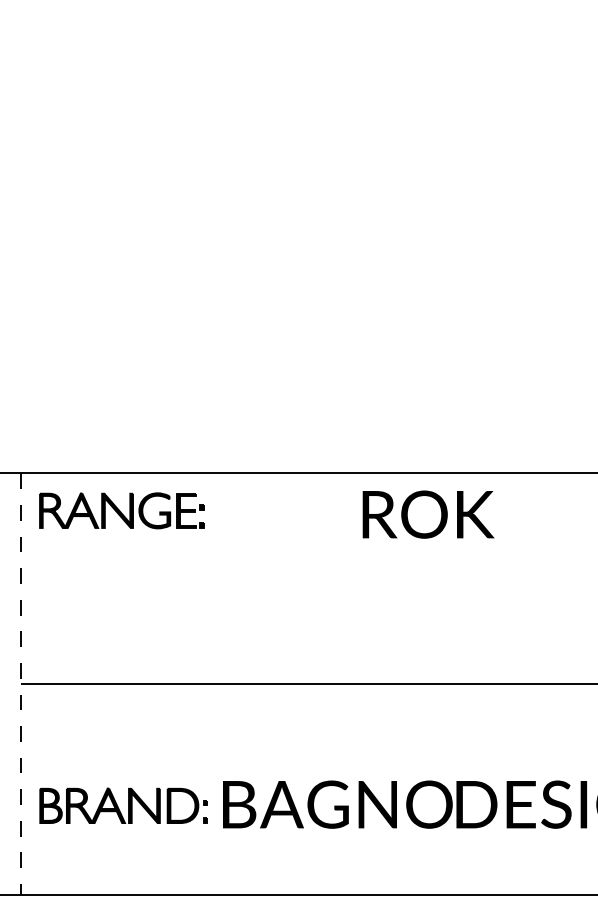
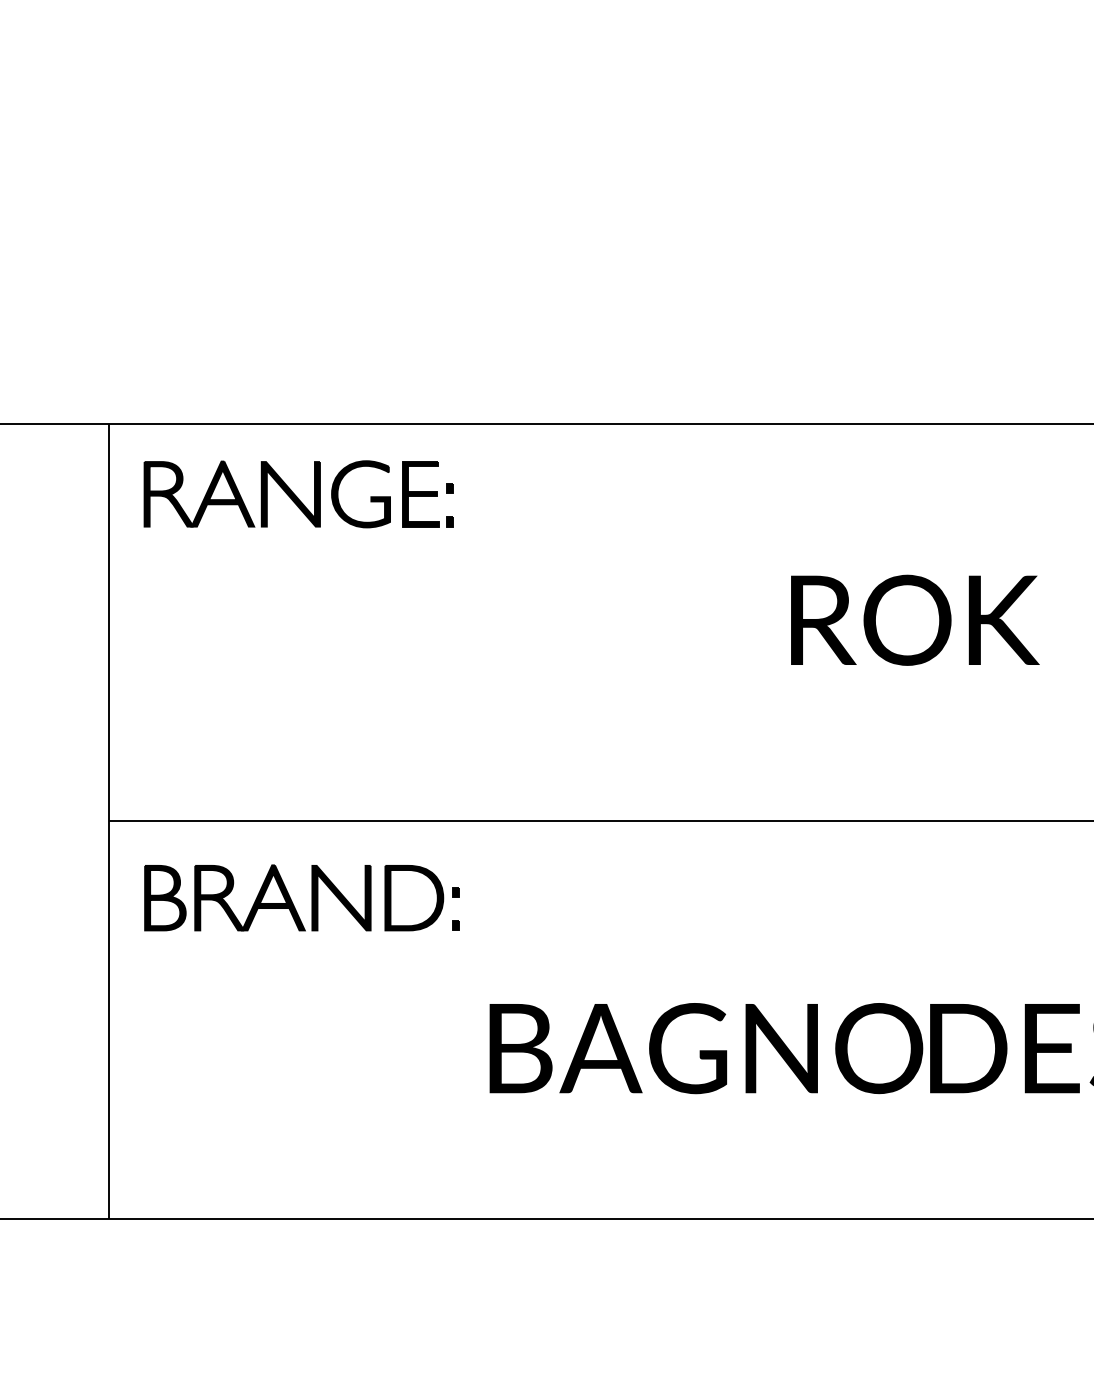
text: (428, 514) -> (915, 620), moved
line: (20, 684) -> (107, 821), dashed -> solid
part: (123, 805) -> (302, 897), moved

